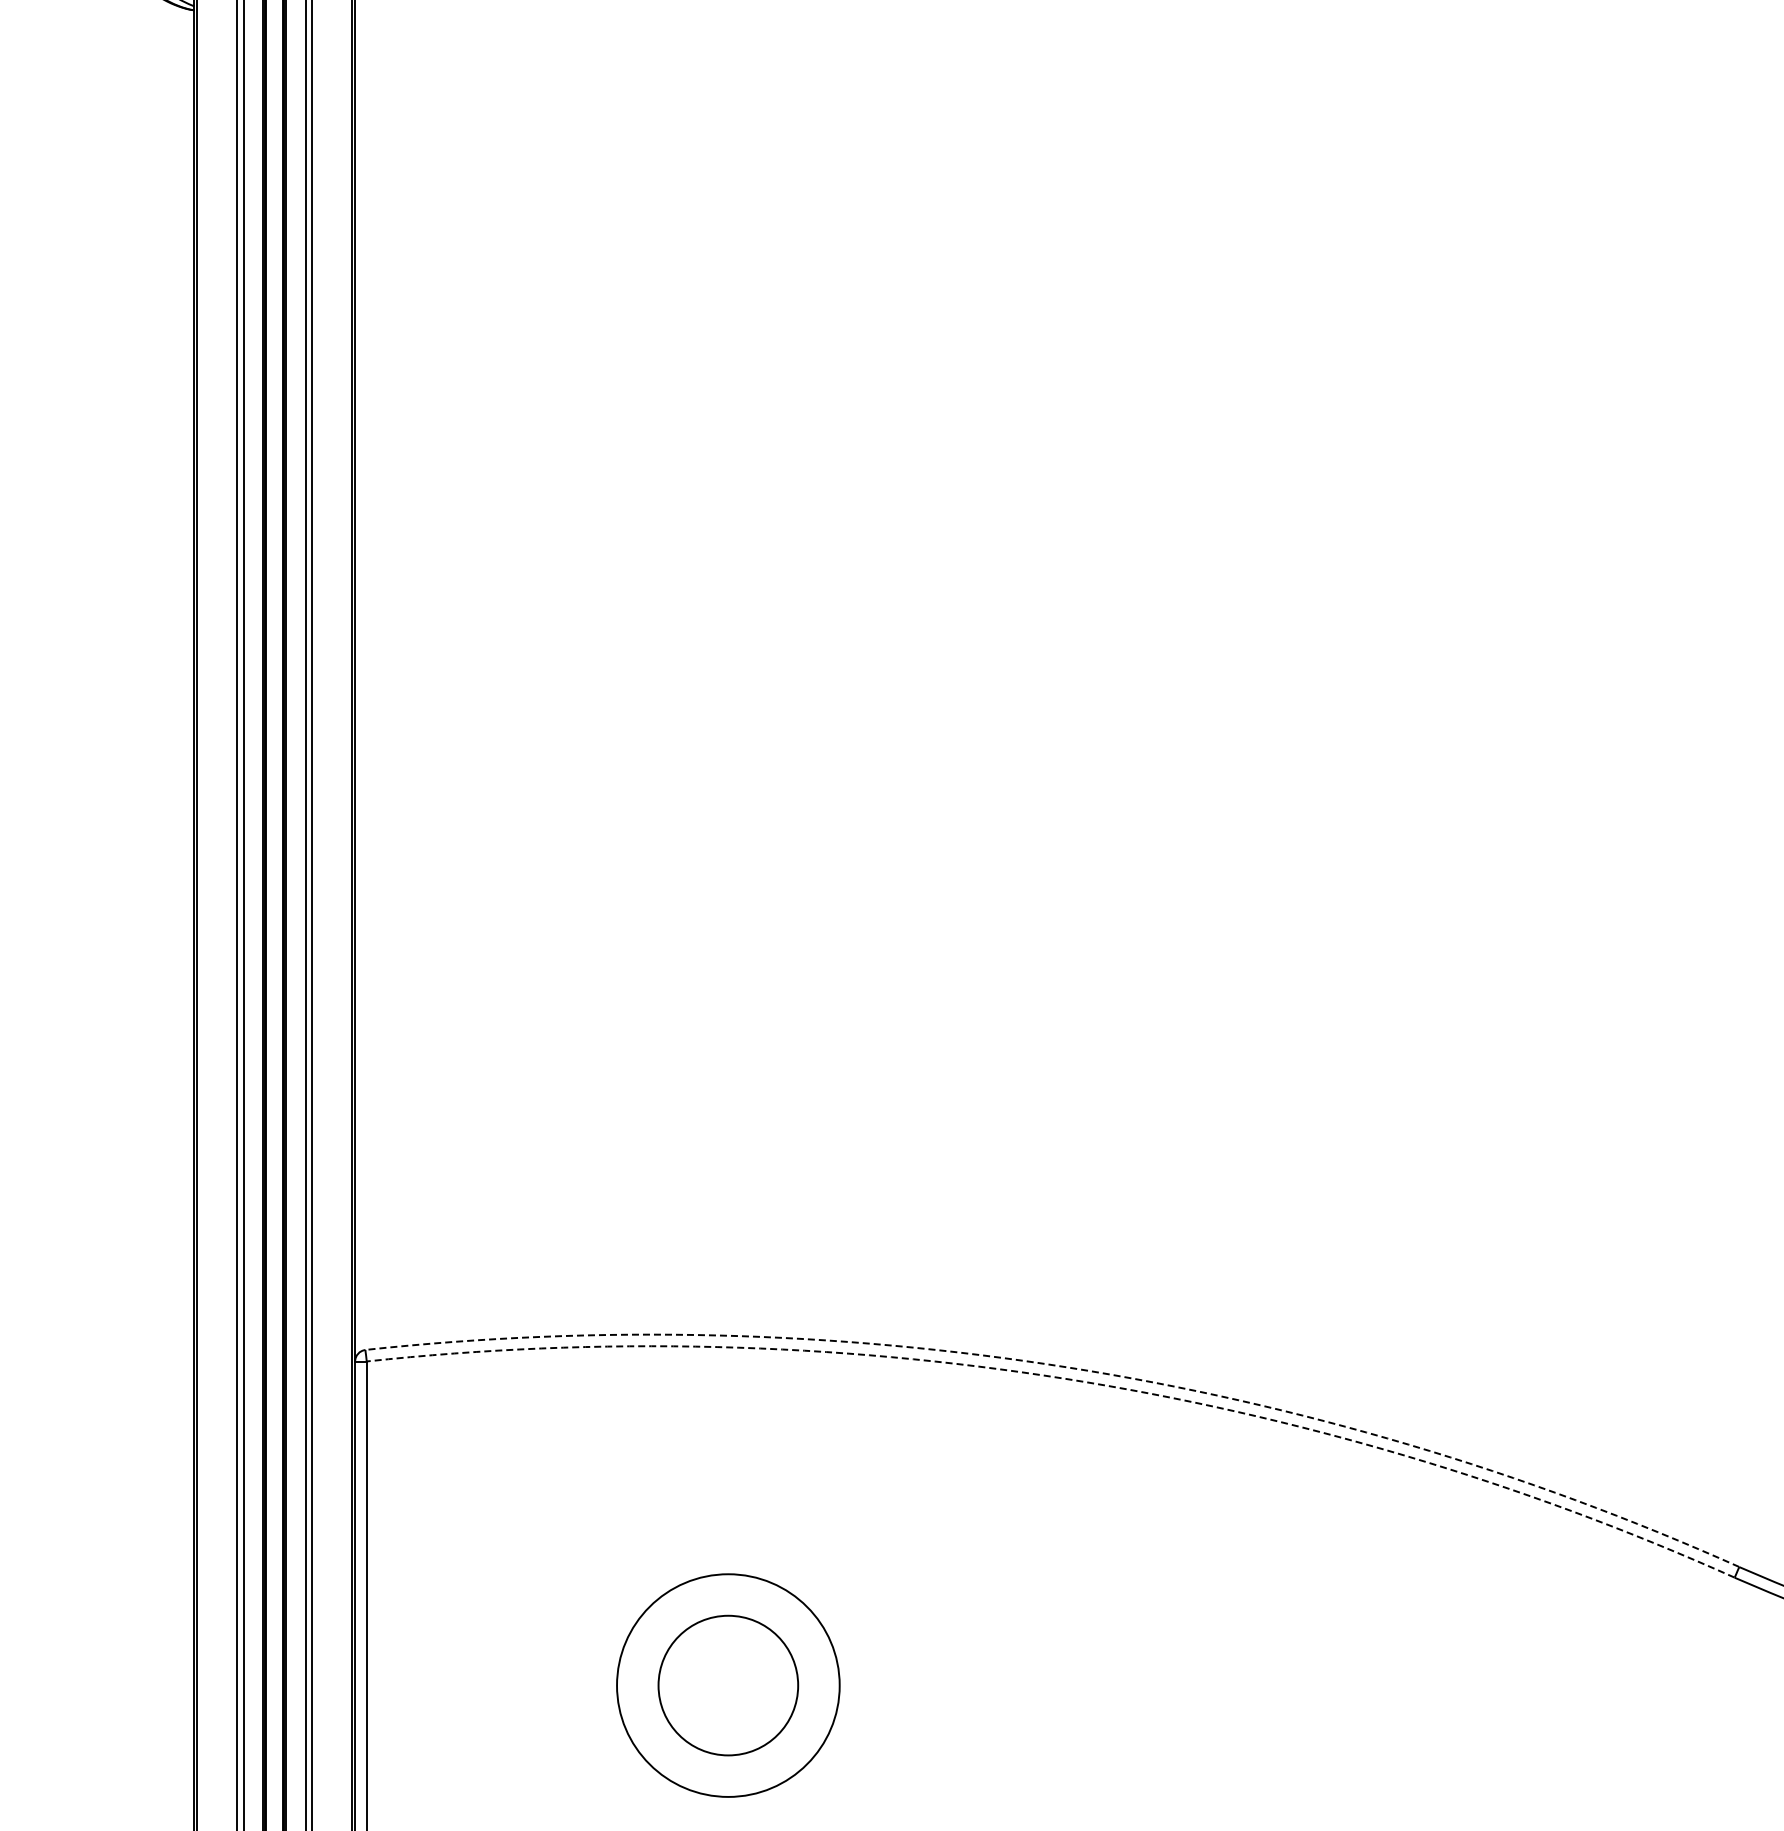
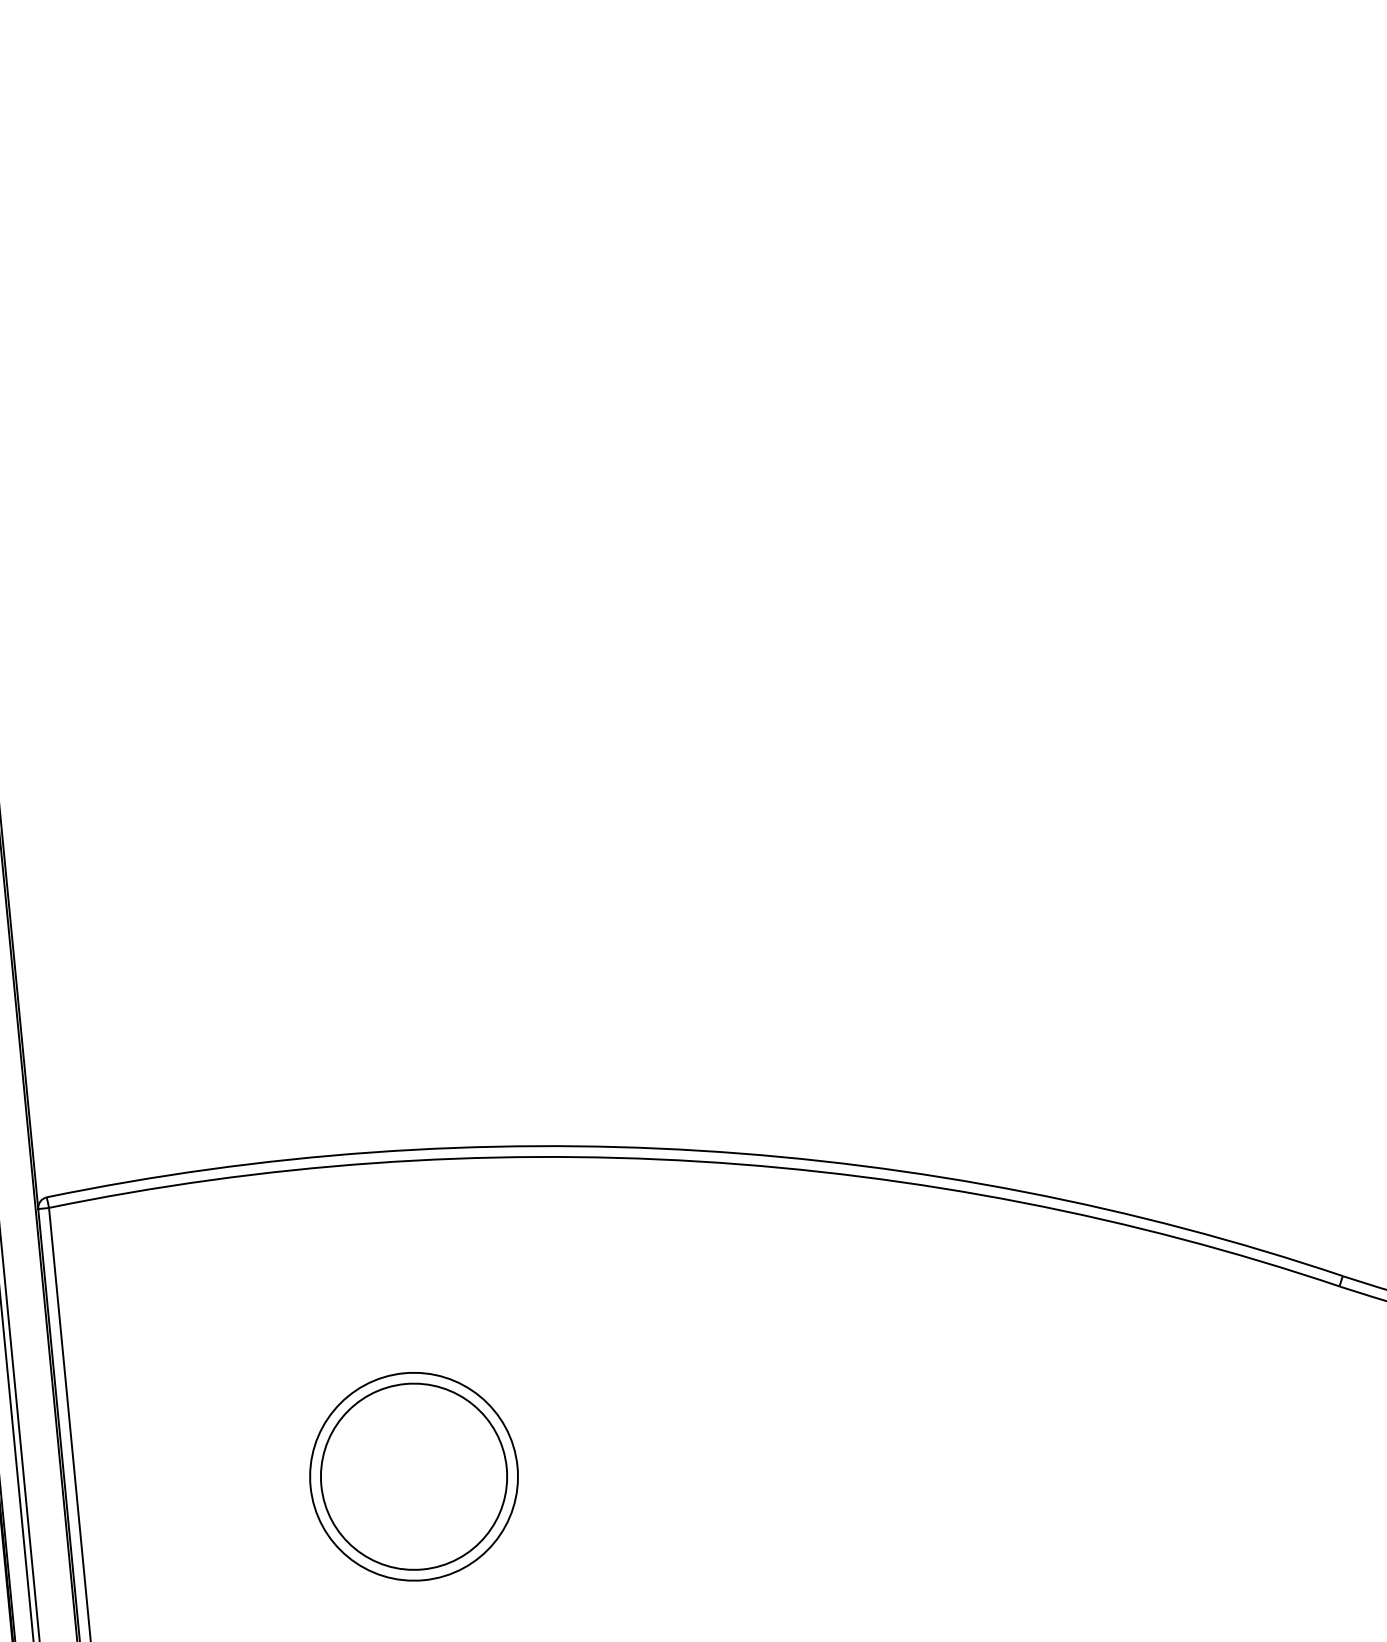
arc: (1066, 1367) -> (699, 1150), dashed -> solid
arc: (1064, 1378) -> (698, 1161), dashed -> solid
circle: (728, 1685) -> (414, 1476), size x1.43

